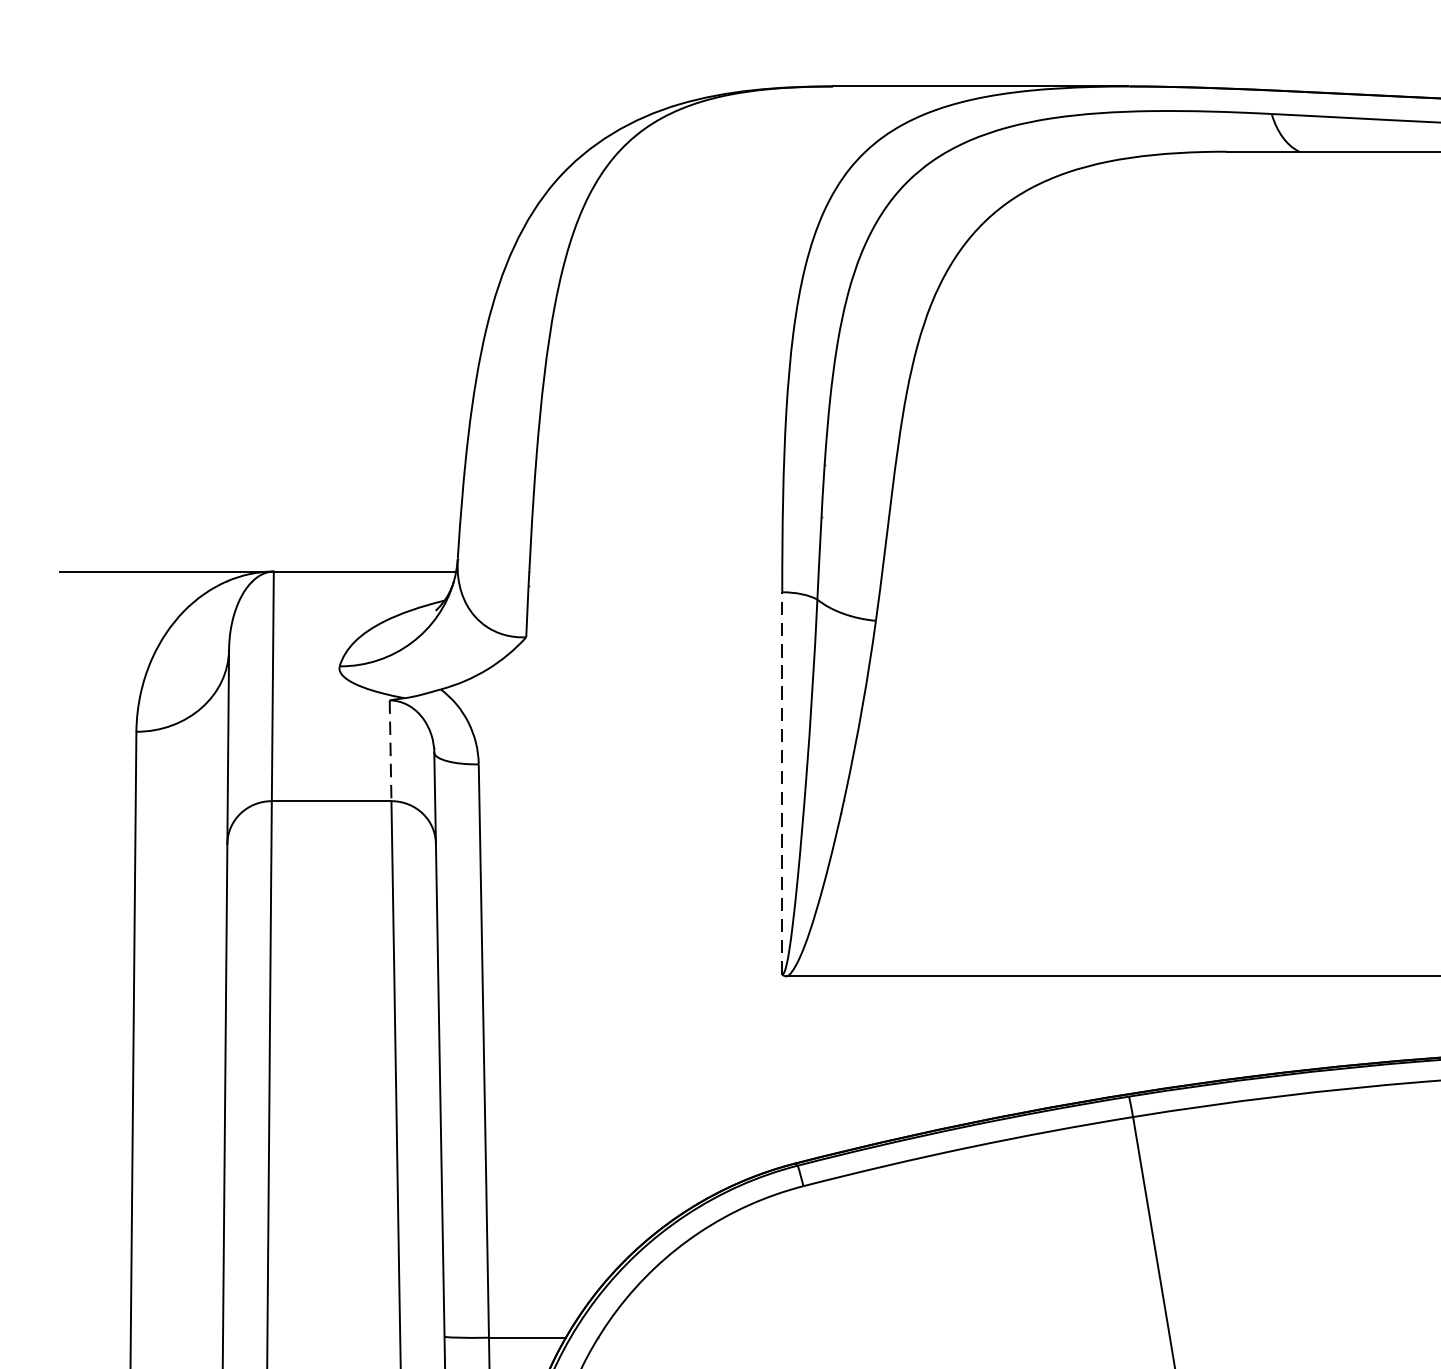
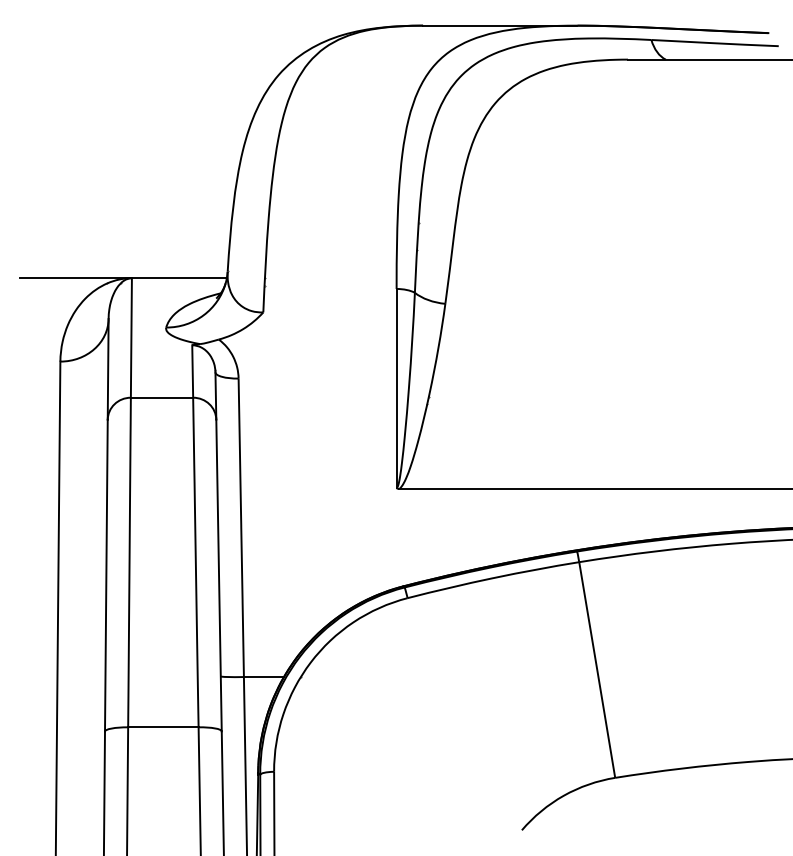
line: (390, 750) -> (192, 371), dashed -> solid
line: (782, 781) -> (396, 387), dashed -> solid

